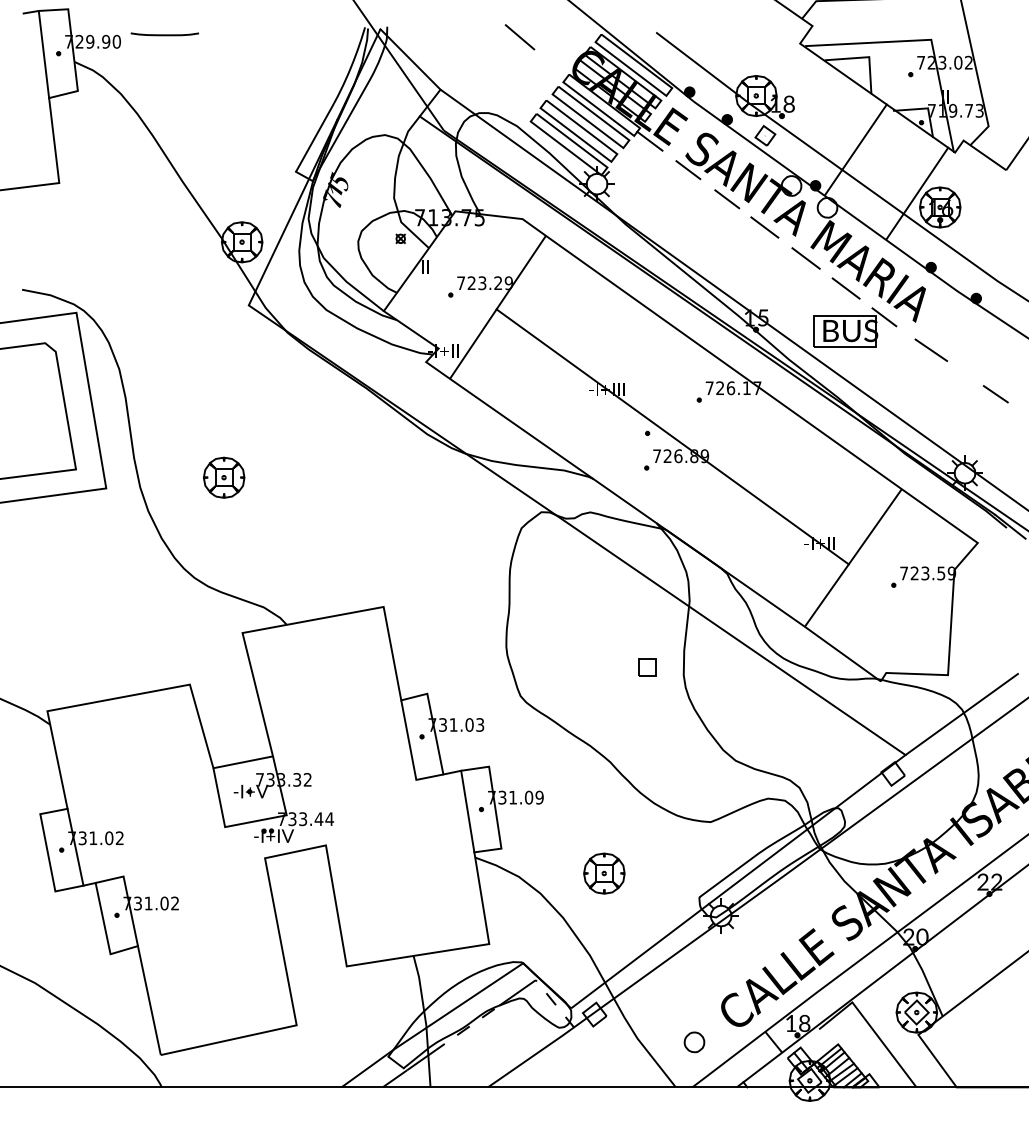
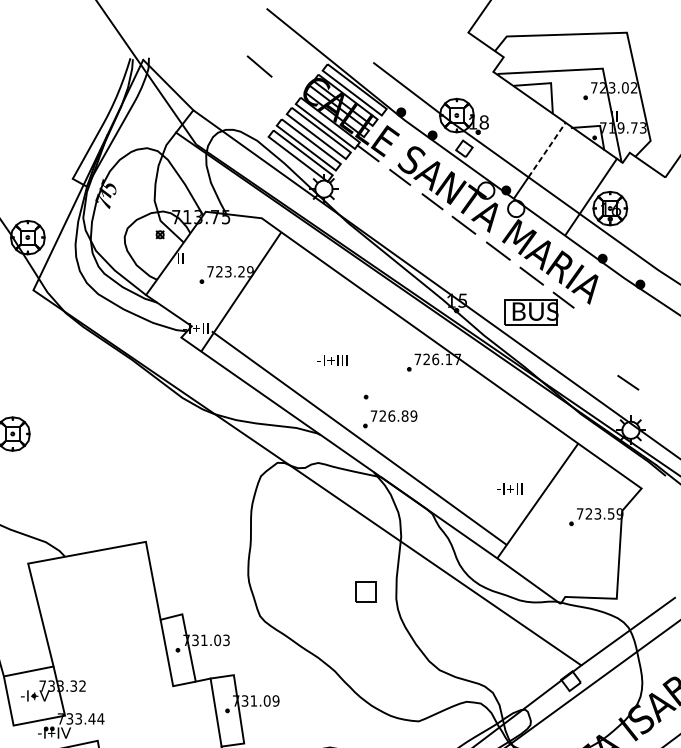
line: (864, 137) -> (547, 150), solid -> dashed
line: (931, 349) -> (602, 327), removed
line: (995, 394) -> (628, 382), moved
line: (672, 436) -> (359, 438), moved
part: (647, 667) -> (366, 592), size x1.4

